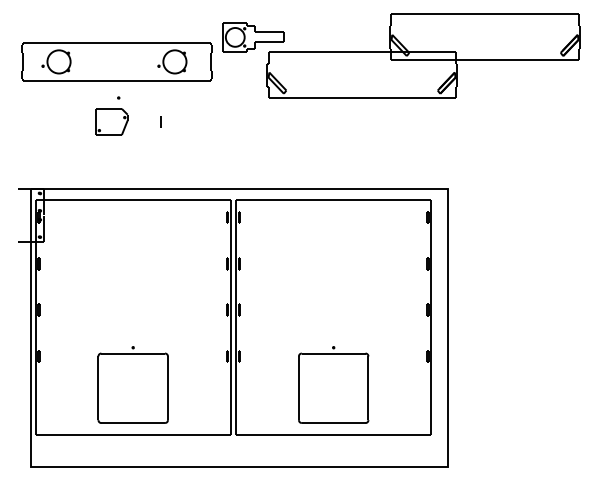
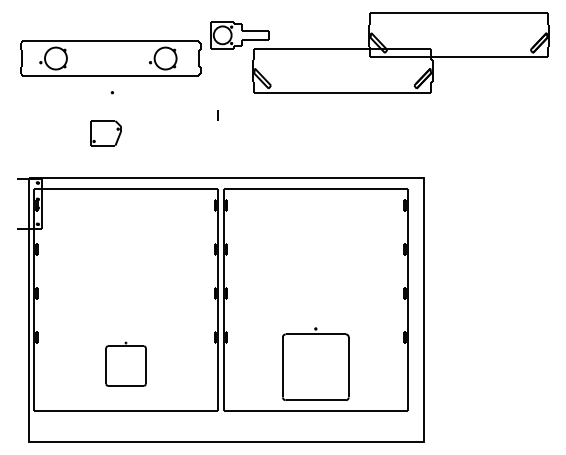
part: (111, 121) -> (105, 132), moved
line: (160, 121) -> (217, 114), moved
part: (132, 384) -> (125, 363), size x0.6

